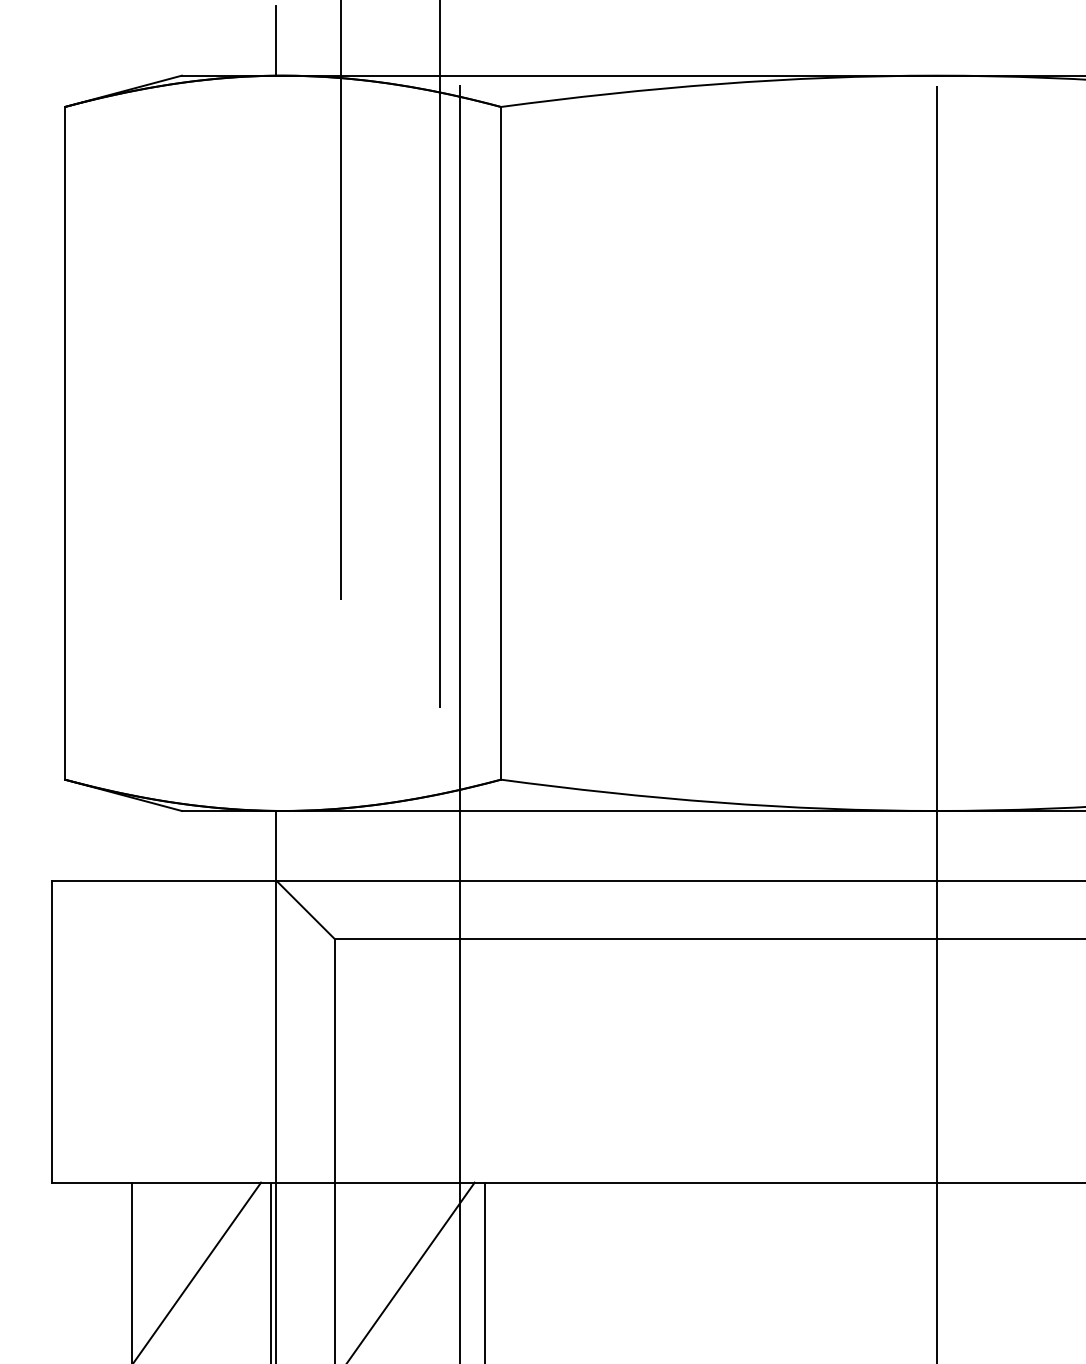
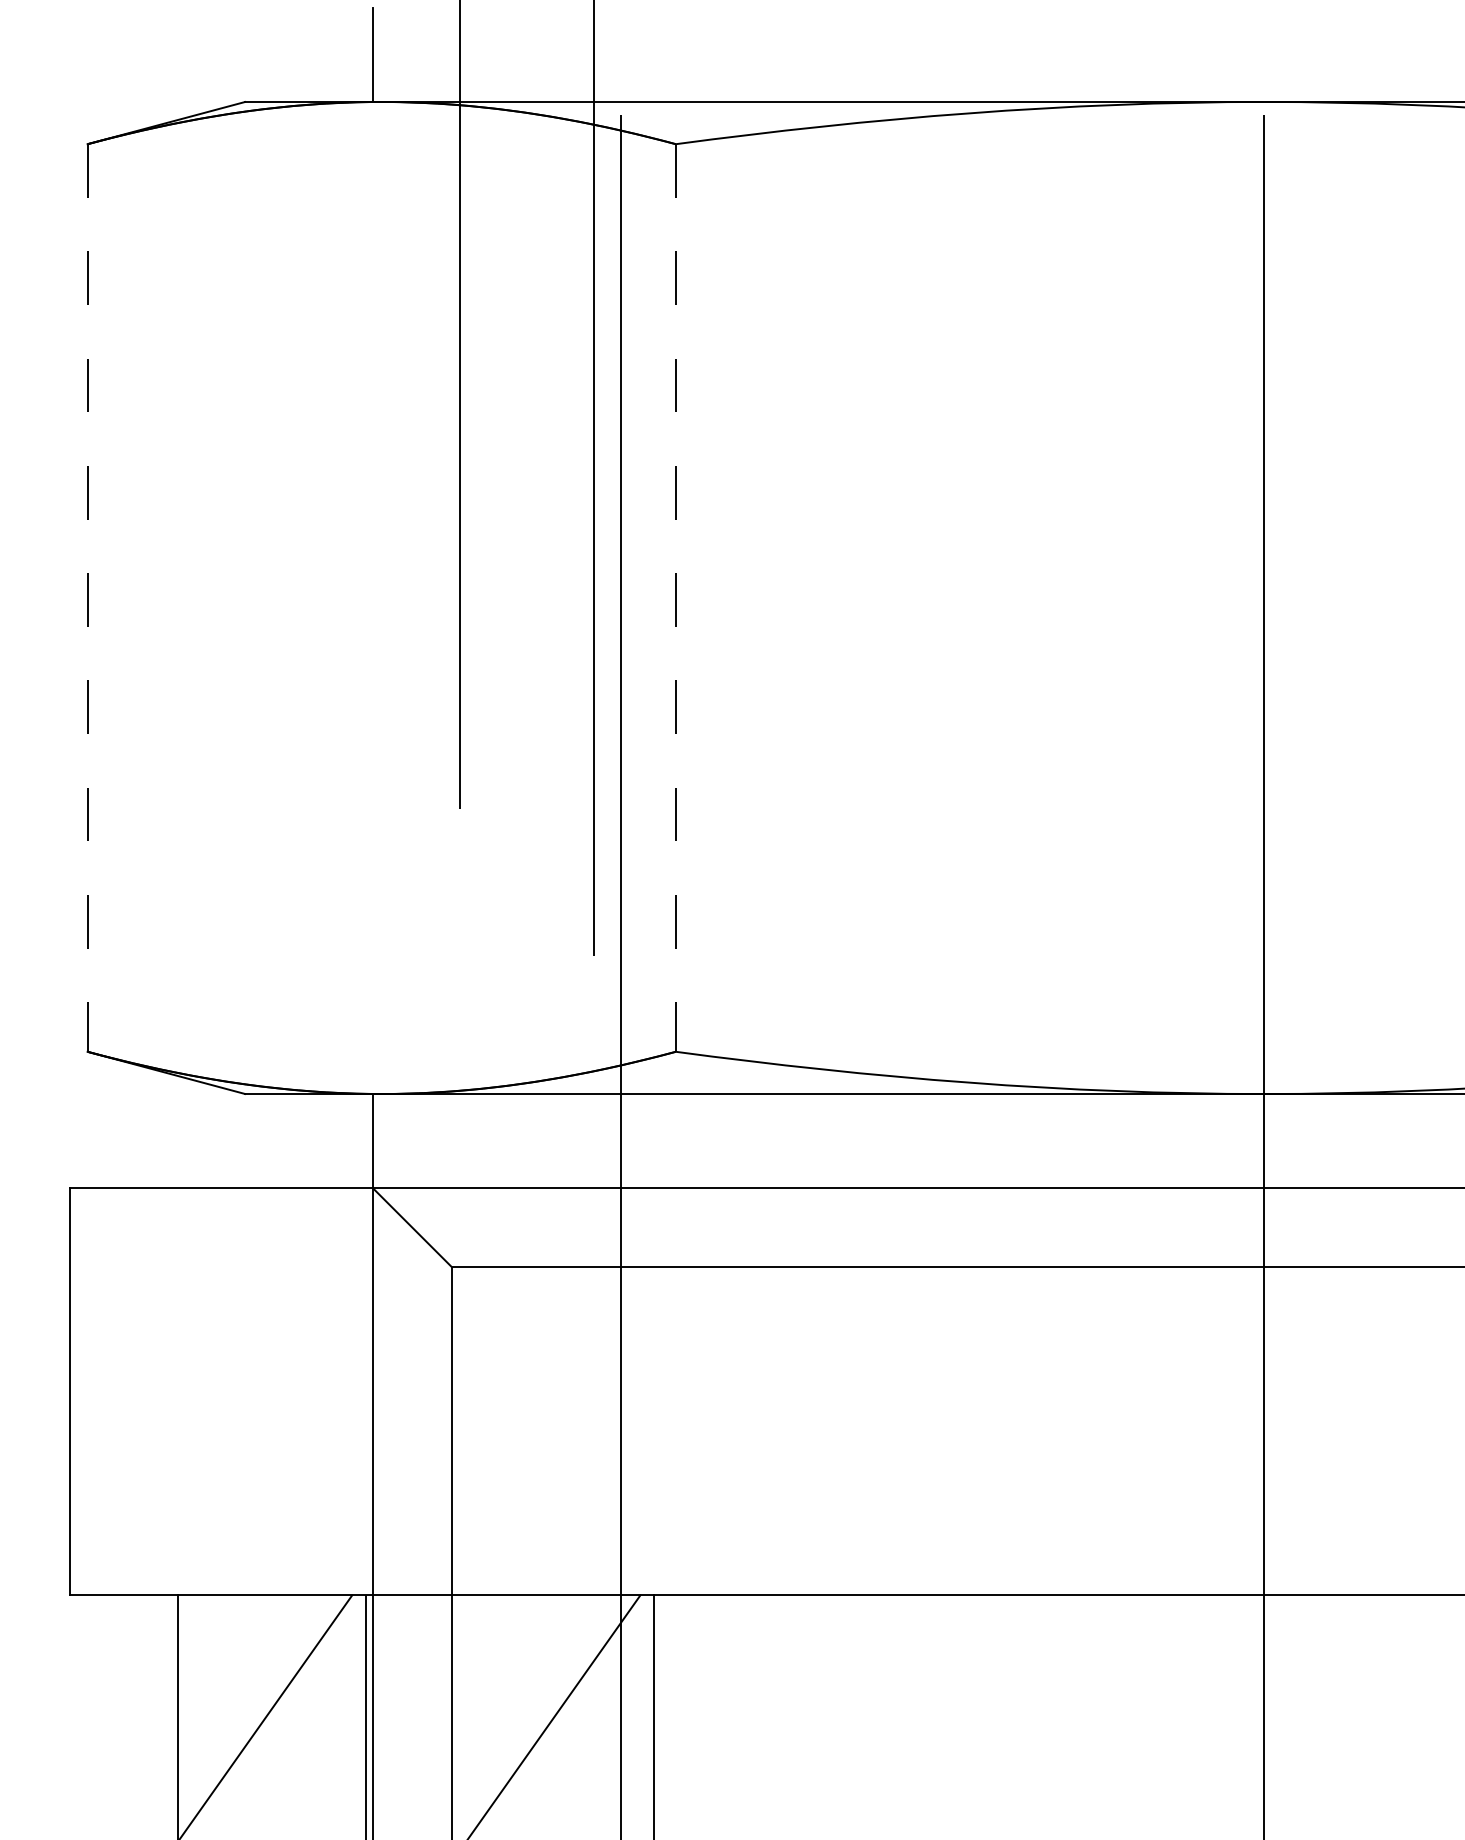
line: (65, 443) -> (88, 598), solid -> dashed
line: (501, 443) -> (676, 598), solid -> dashed

